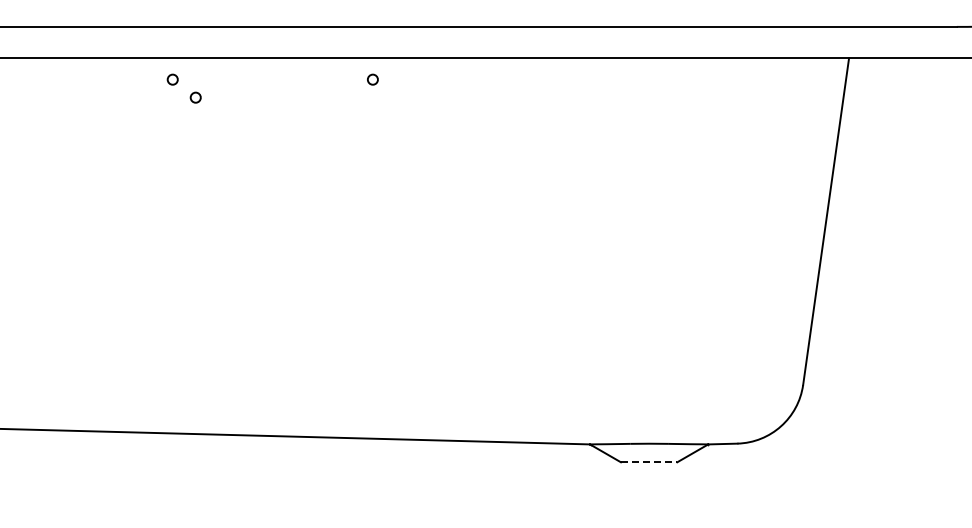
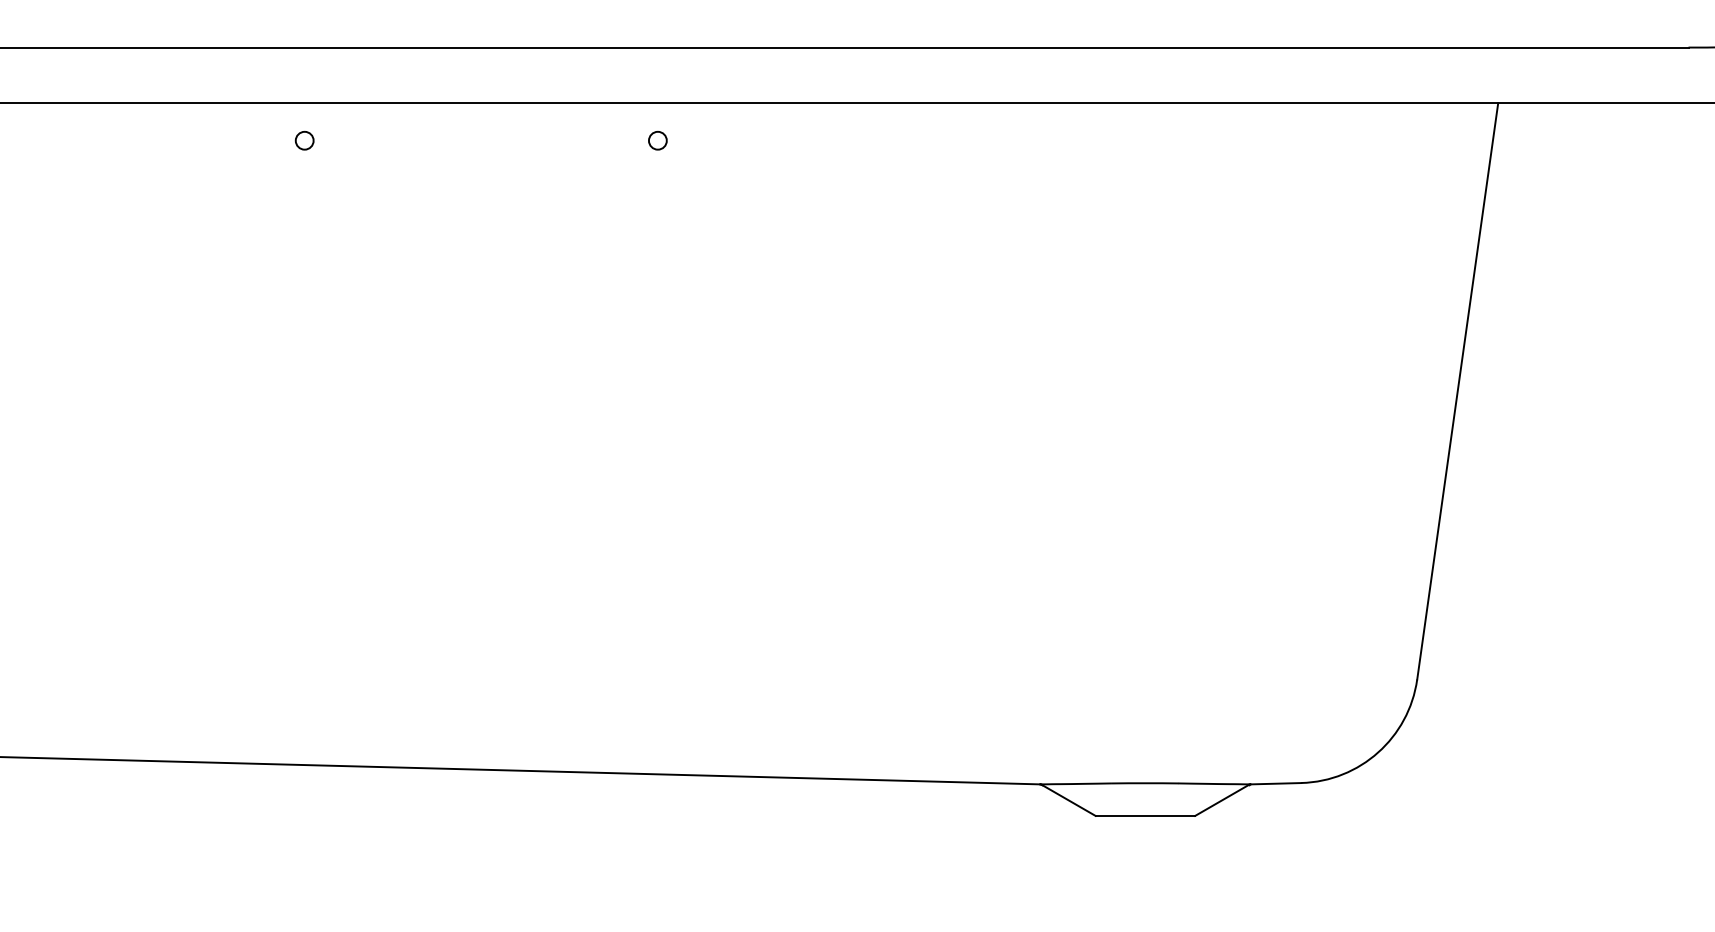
circle: (195, 97) -> (344, 172), removed
line: (649, 462) -> (1146, 816), dashed -> solid

